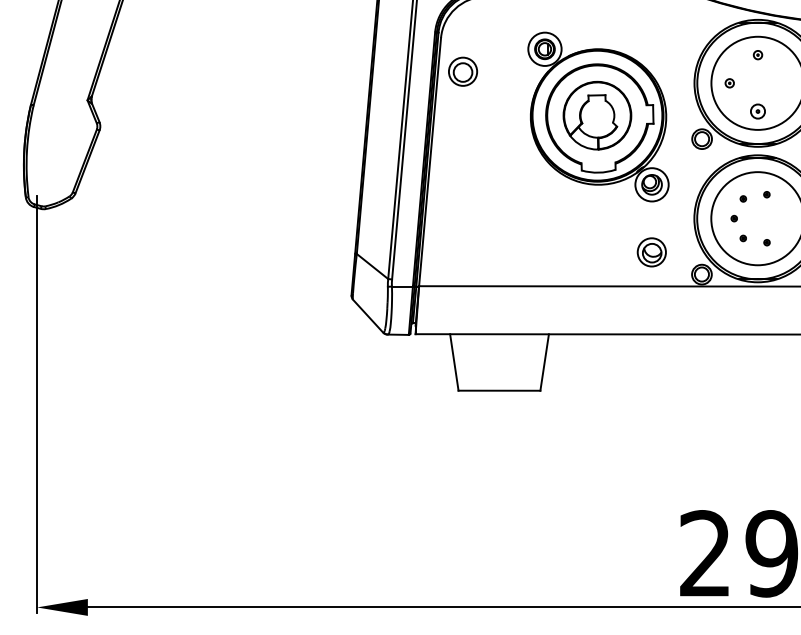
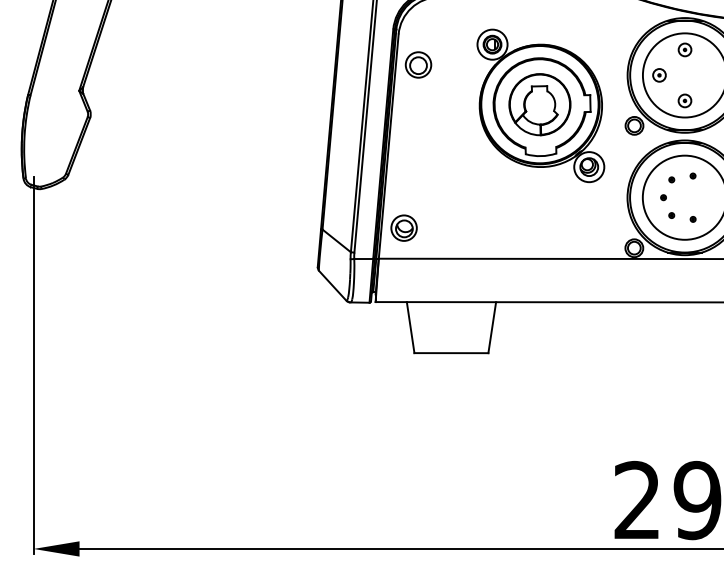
part: (757, 54) -> (684, 49), size x1.67
part: (729, 83) -> (659, 75), size x1.67
part: (651, 251) -> (403, 227), moved

